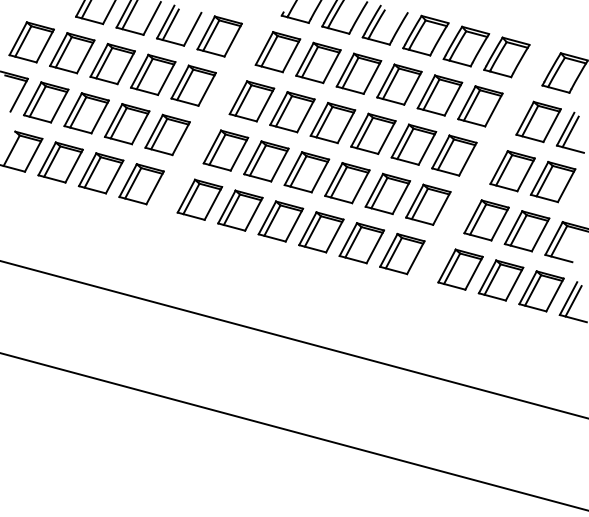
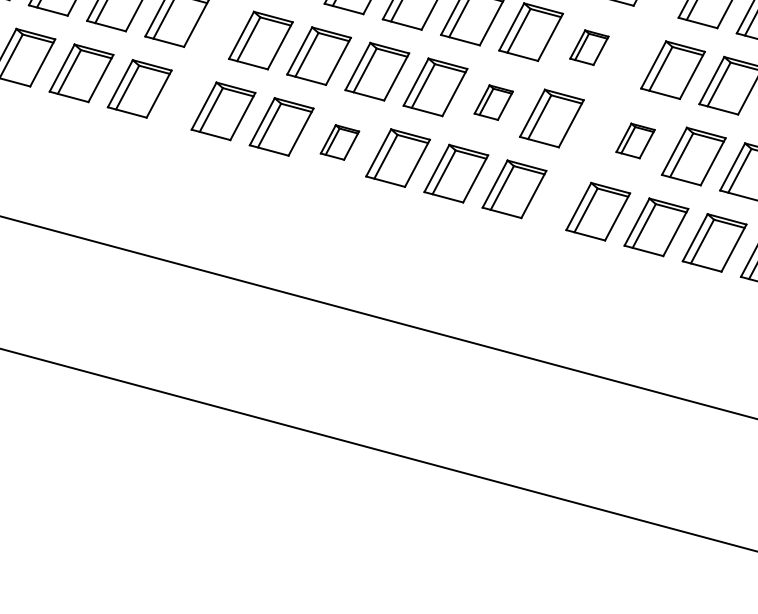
part: (454, 155) -> (589, 47), size x0.6
part: (387, 193) -> (493, 102), size x0.6
part: (486, 220) -> (635, 141), size x0.6
part: (280, 221) -> (339, 142), size x0.6

